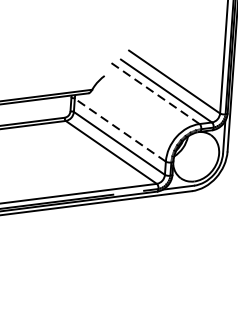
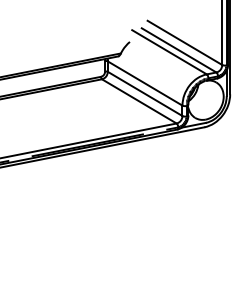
line: (154, 92) -> (169, 52), dashed -> solid
line: (119, 130) -> (144, 83), dashed -> solid

